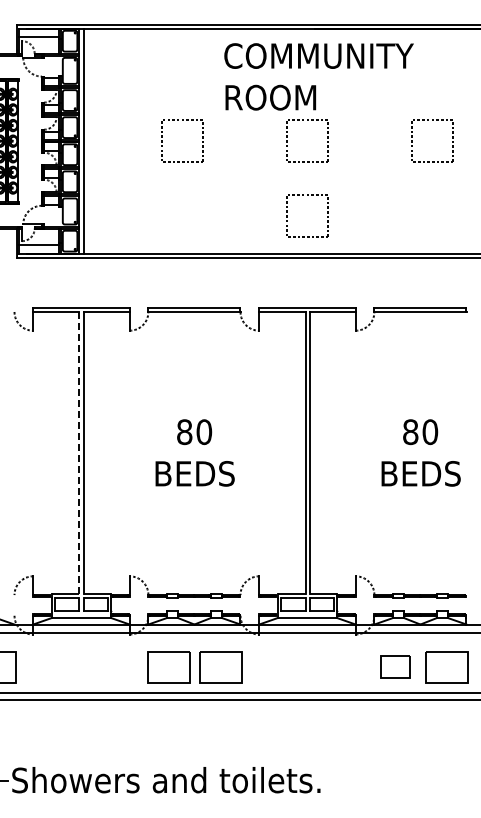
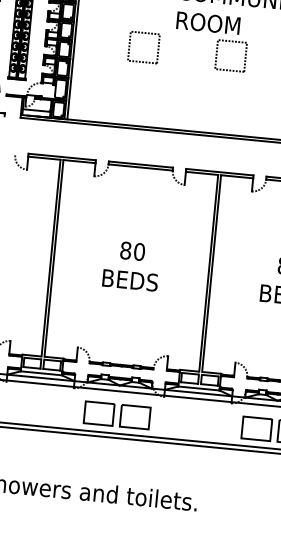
part: (307, 195) -> (227, 93), removed
line: (79, 453) -> (51, 258), dashed -> solid
part: (394, 667) -> (256, 428), size x1.43

